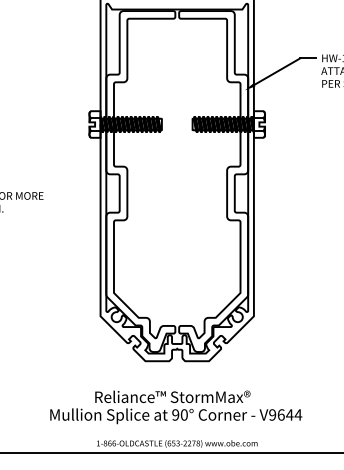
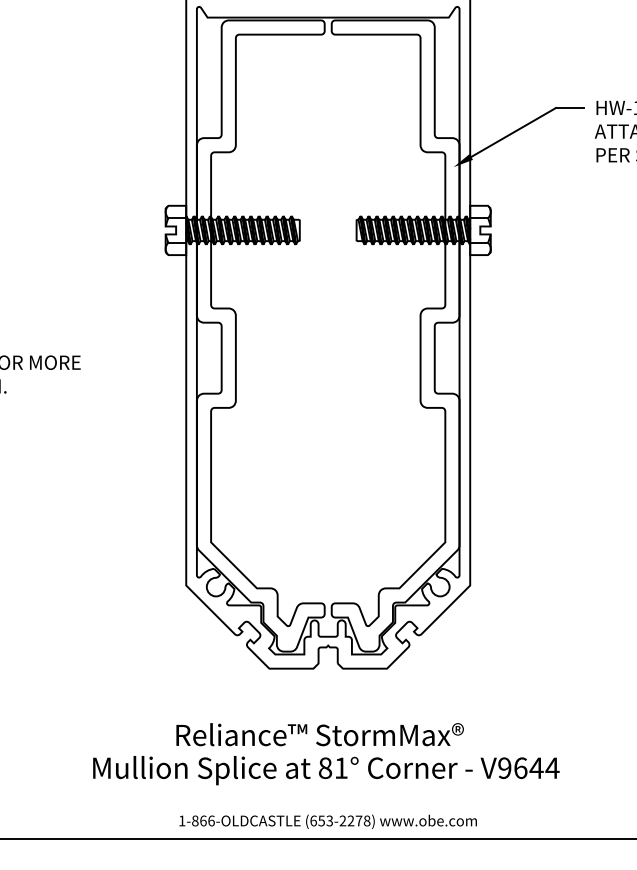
text: (179, 414) -> (332, 767), 90° -> 81°

